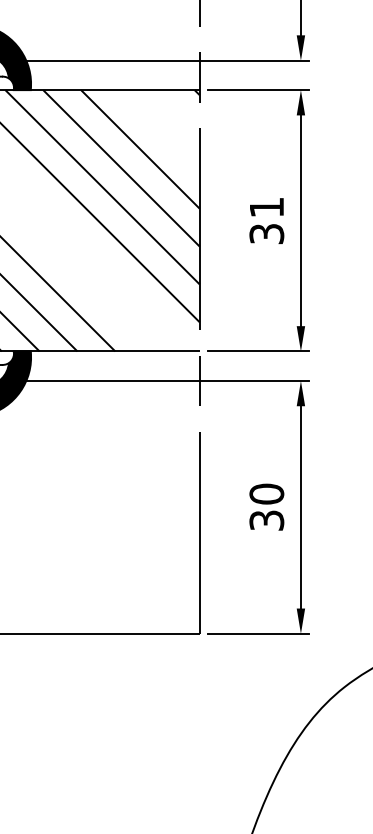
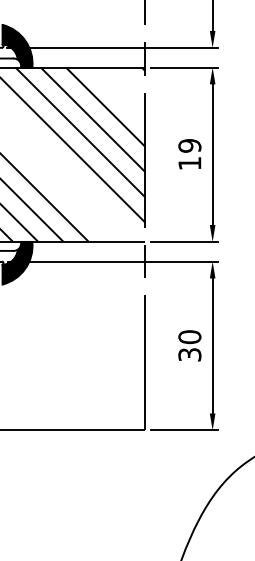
text: (266, 220) -> (189, 154), 31 -> 19

